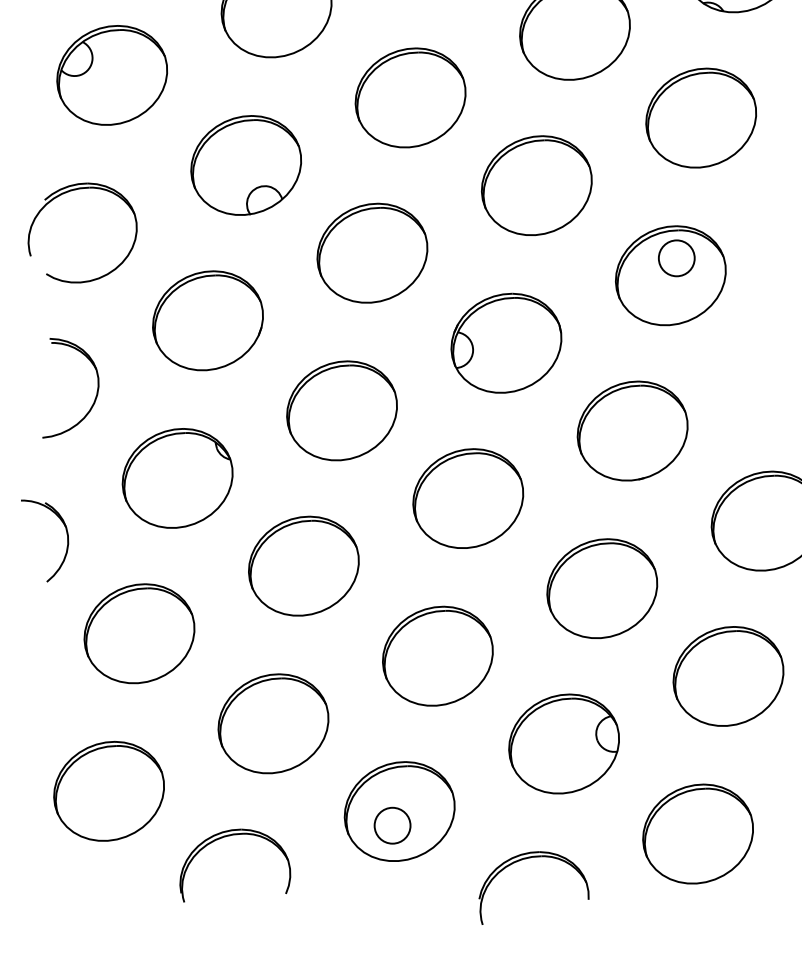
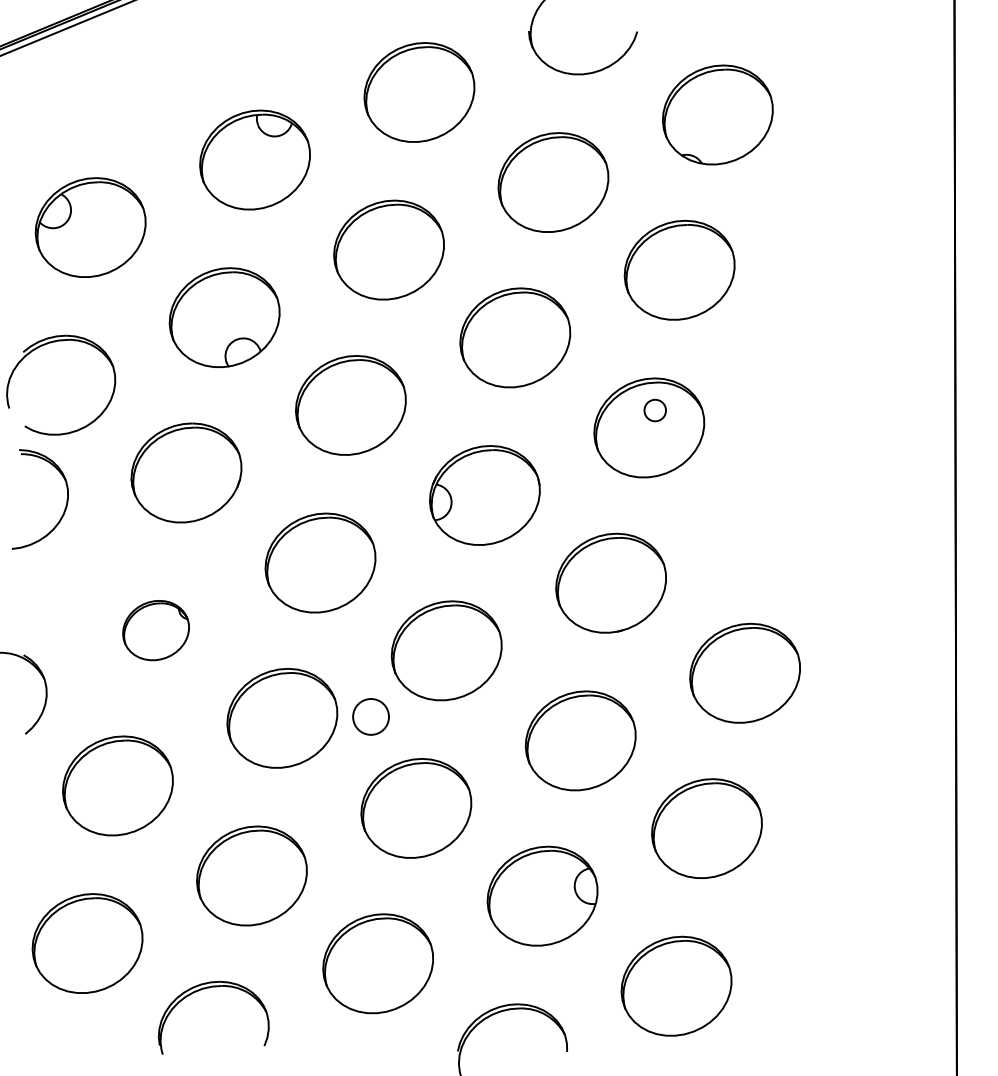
circle: (677, 258) -> (655, 410), size x0.6
part: (95, 397) -> (64, 508), moved
part: (177, 478) -> (155, 630), size x0.6
circle: (392, 825) -> (370, 716), moved

